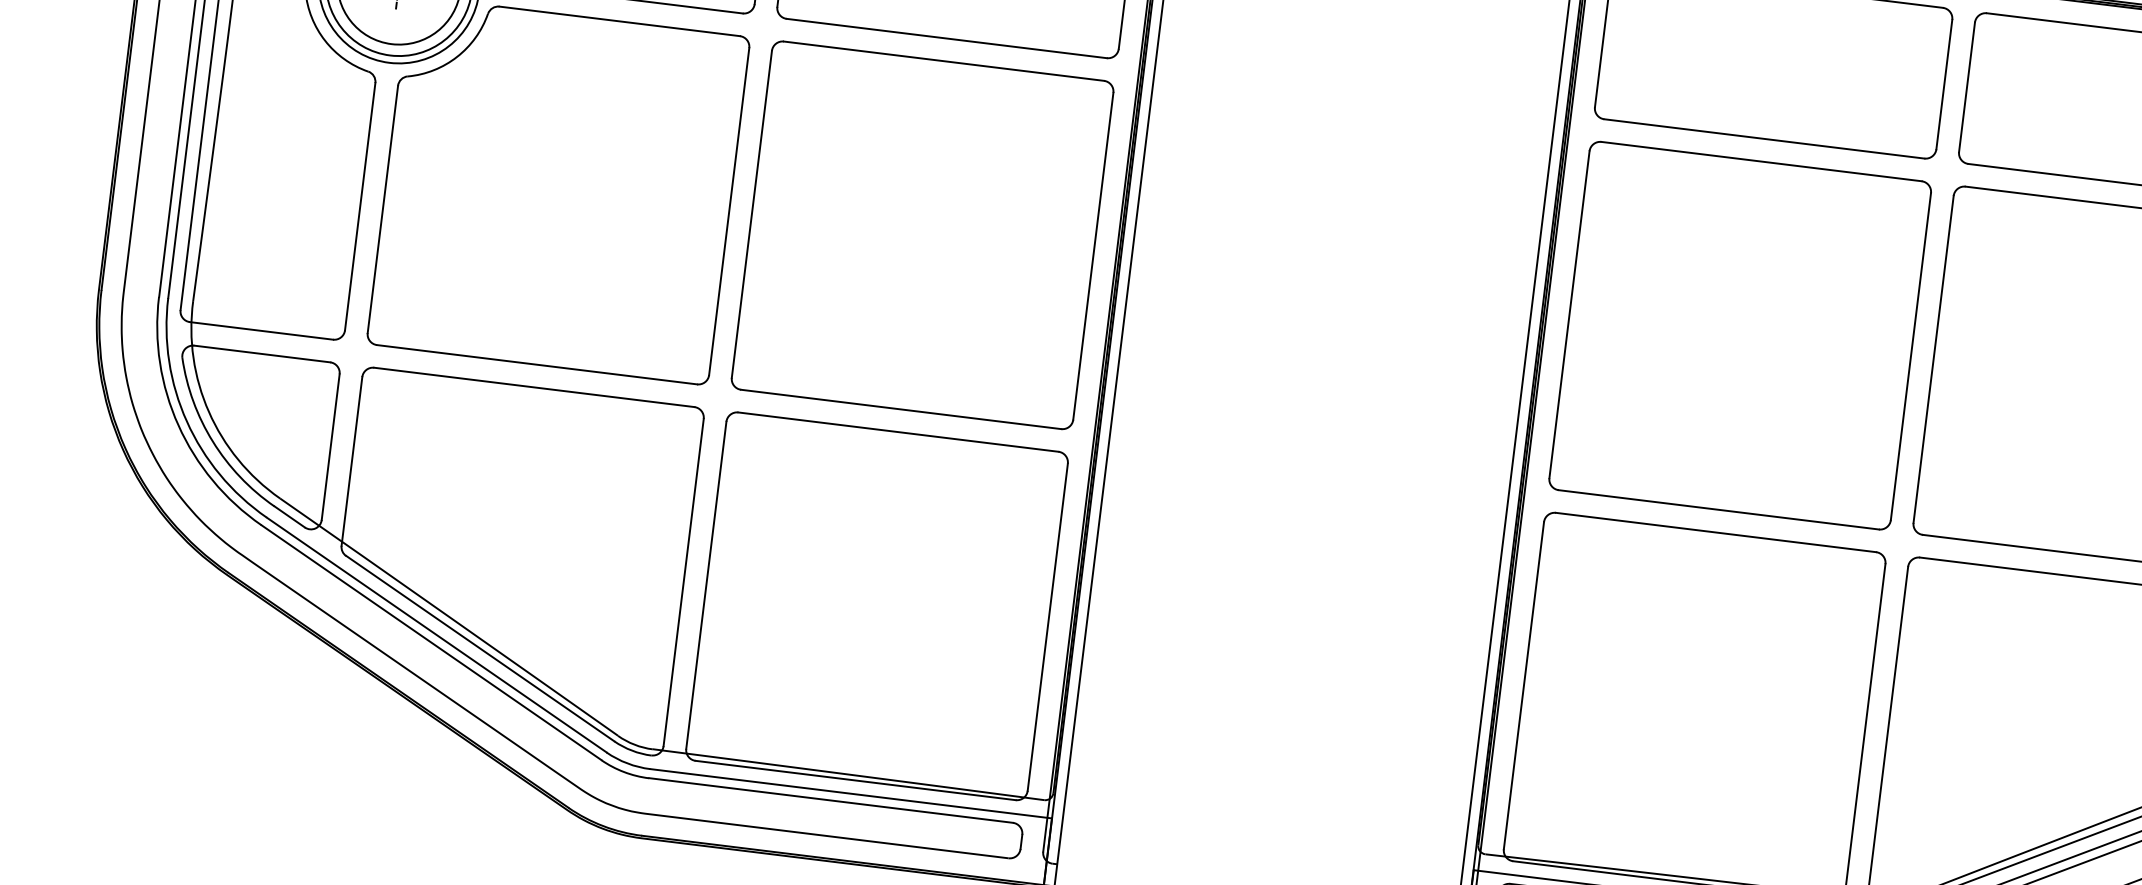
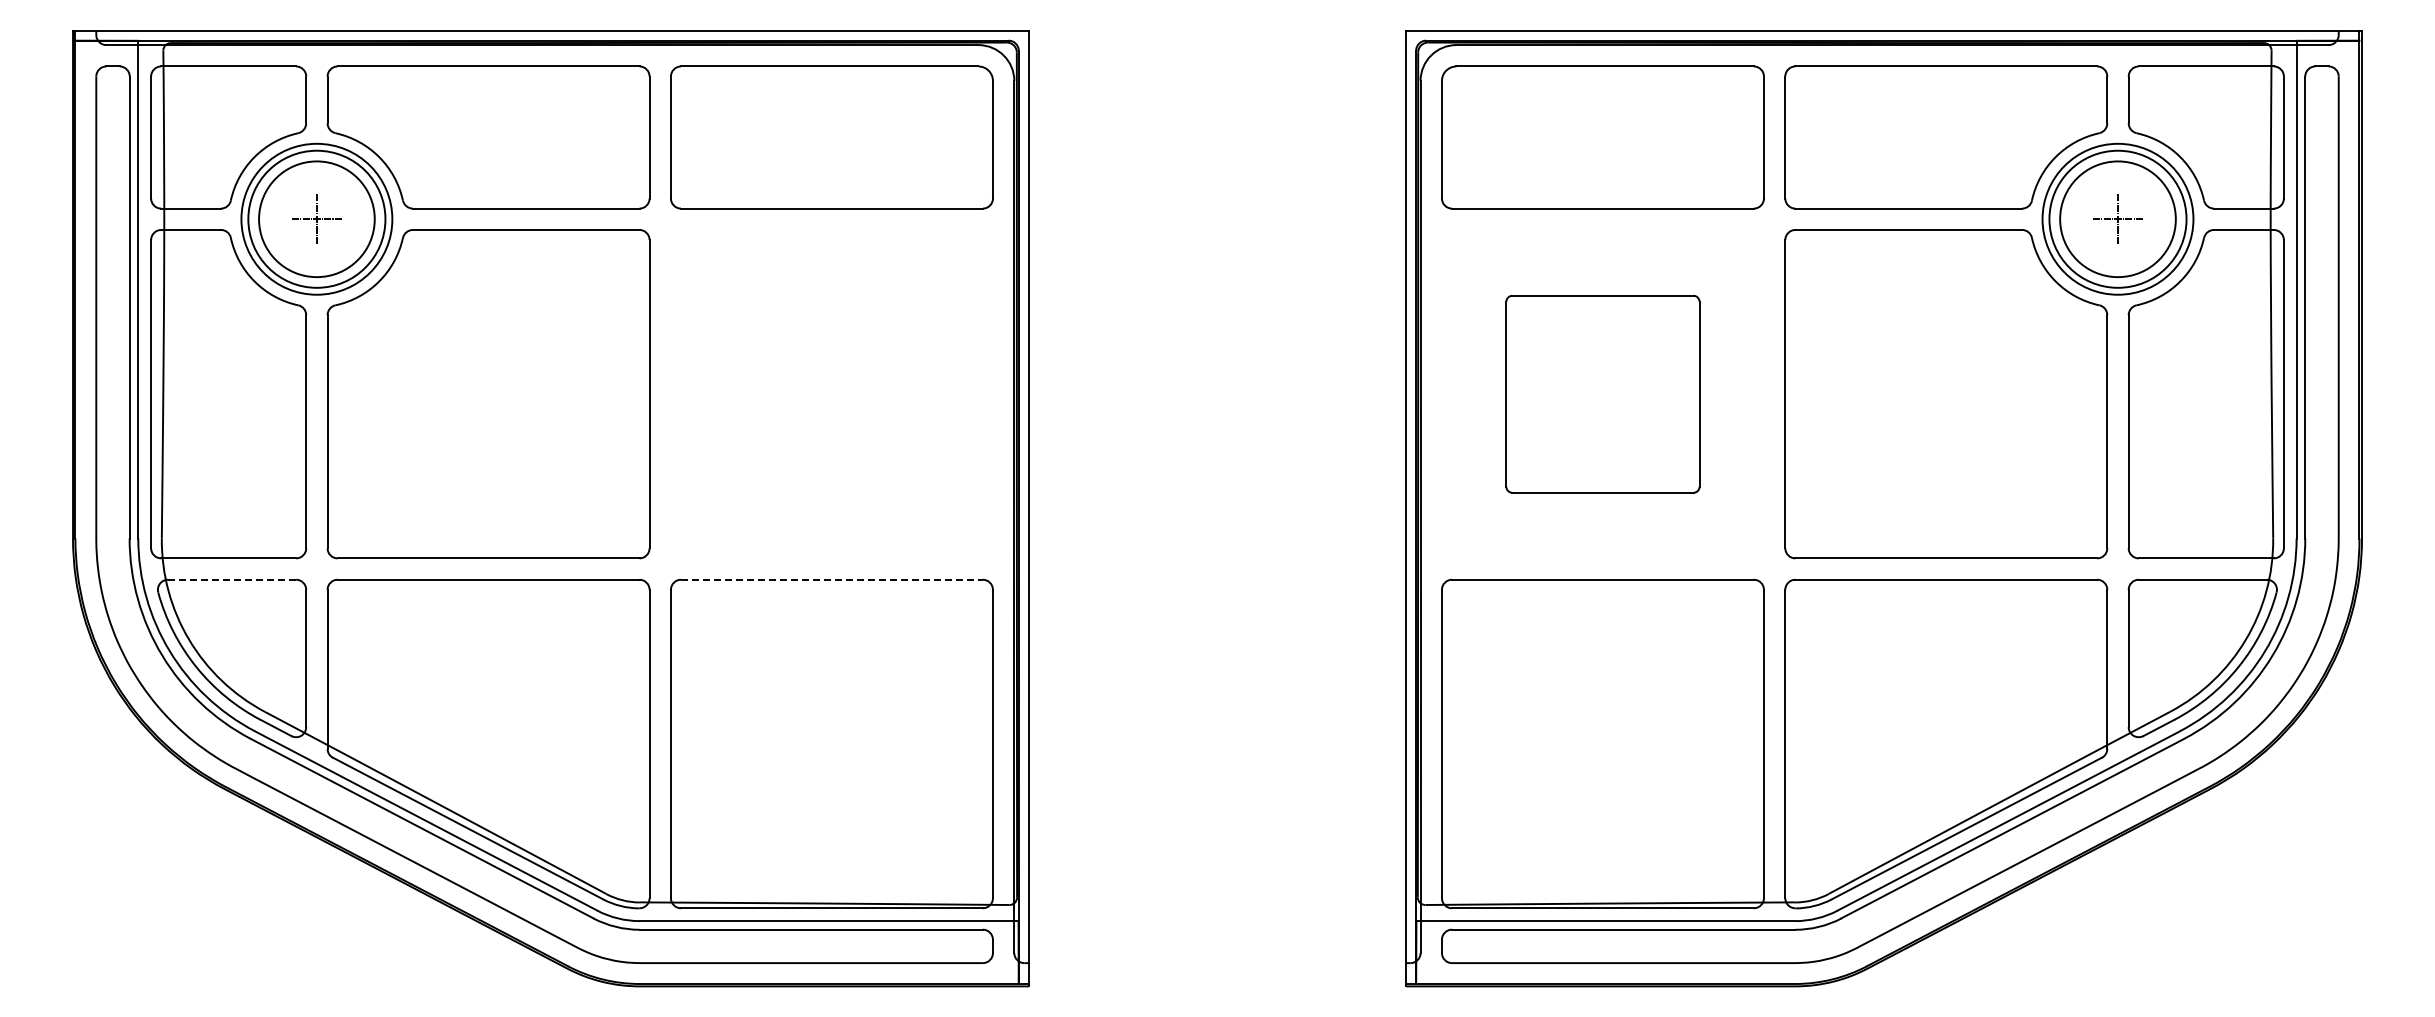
part: (922, 235) -> (831, 394), removed
part: (1739, 335) -> (1602, 394), size x0.6
line: (262, 353) -> (232, 579), solid -> dashed
line: (898, 431) -> (831, 579), solid -> dashed

